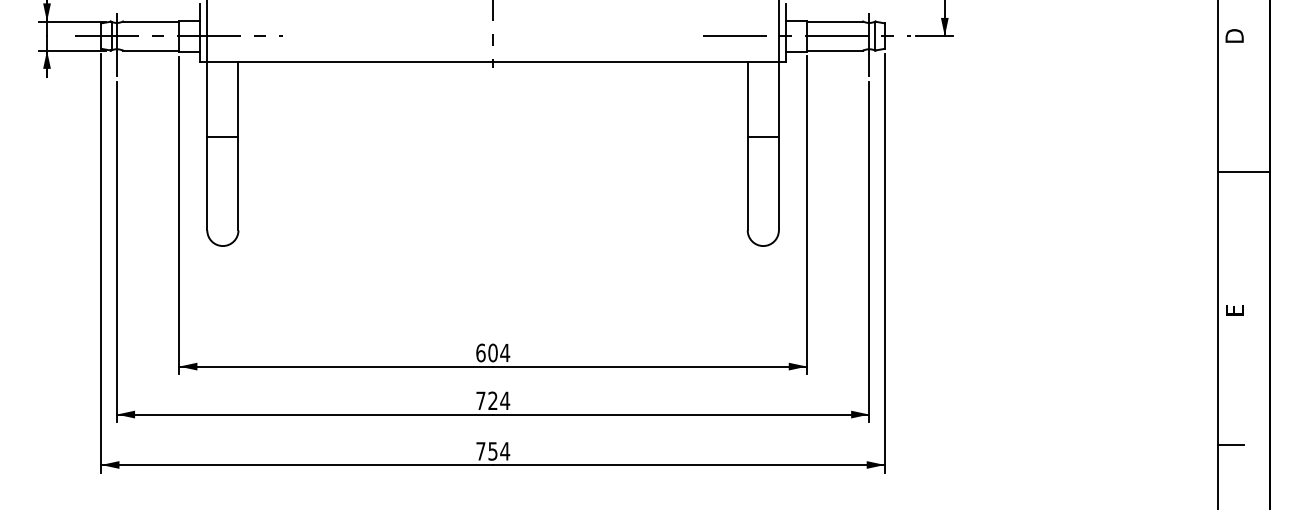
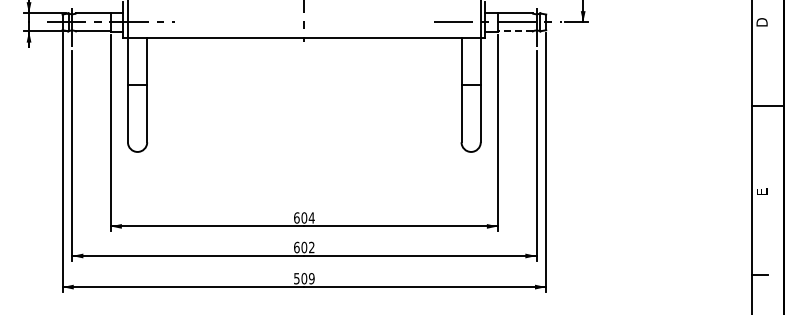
line: (833, 50) -> (514, 31), solid -> dashed
text: (493, 400) -> (304, 247), 724 -> 602
text: (493, 451) -> (304, 278), 754 -> 509

